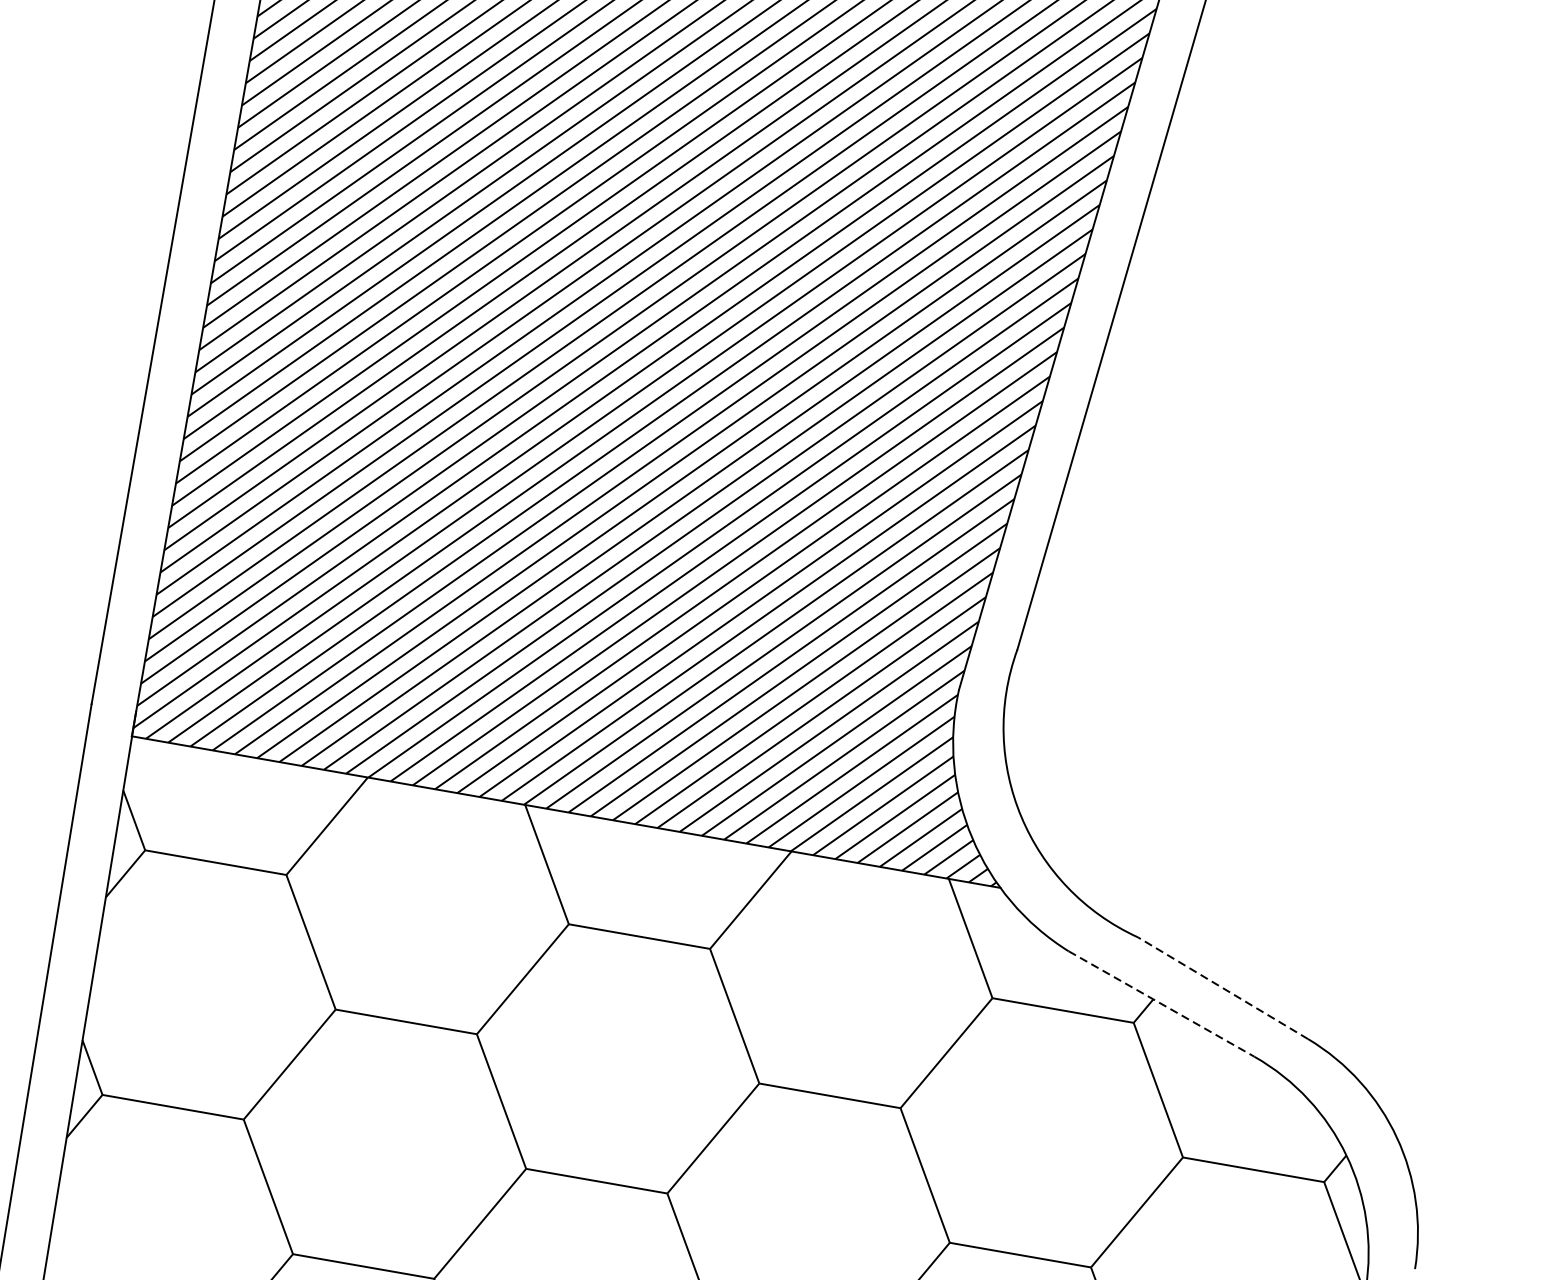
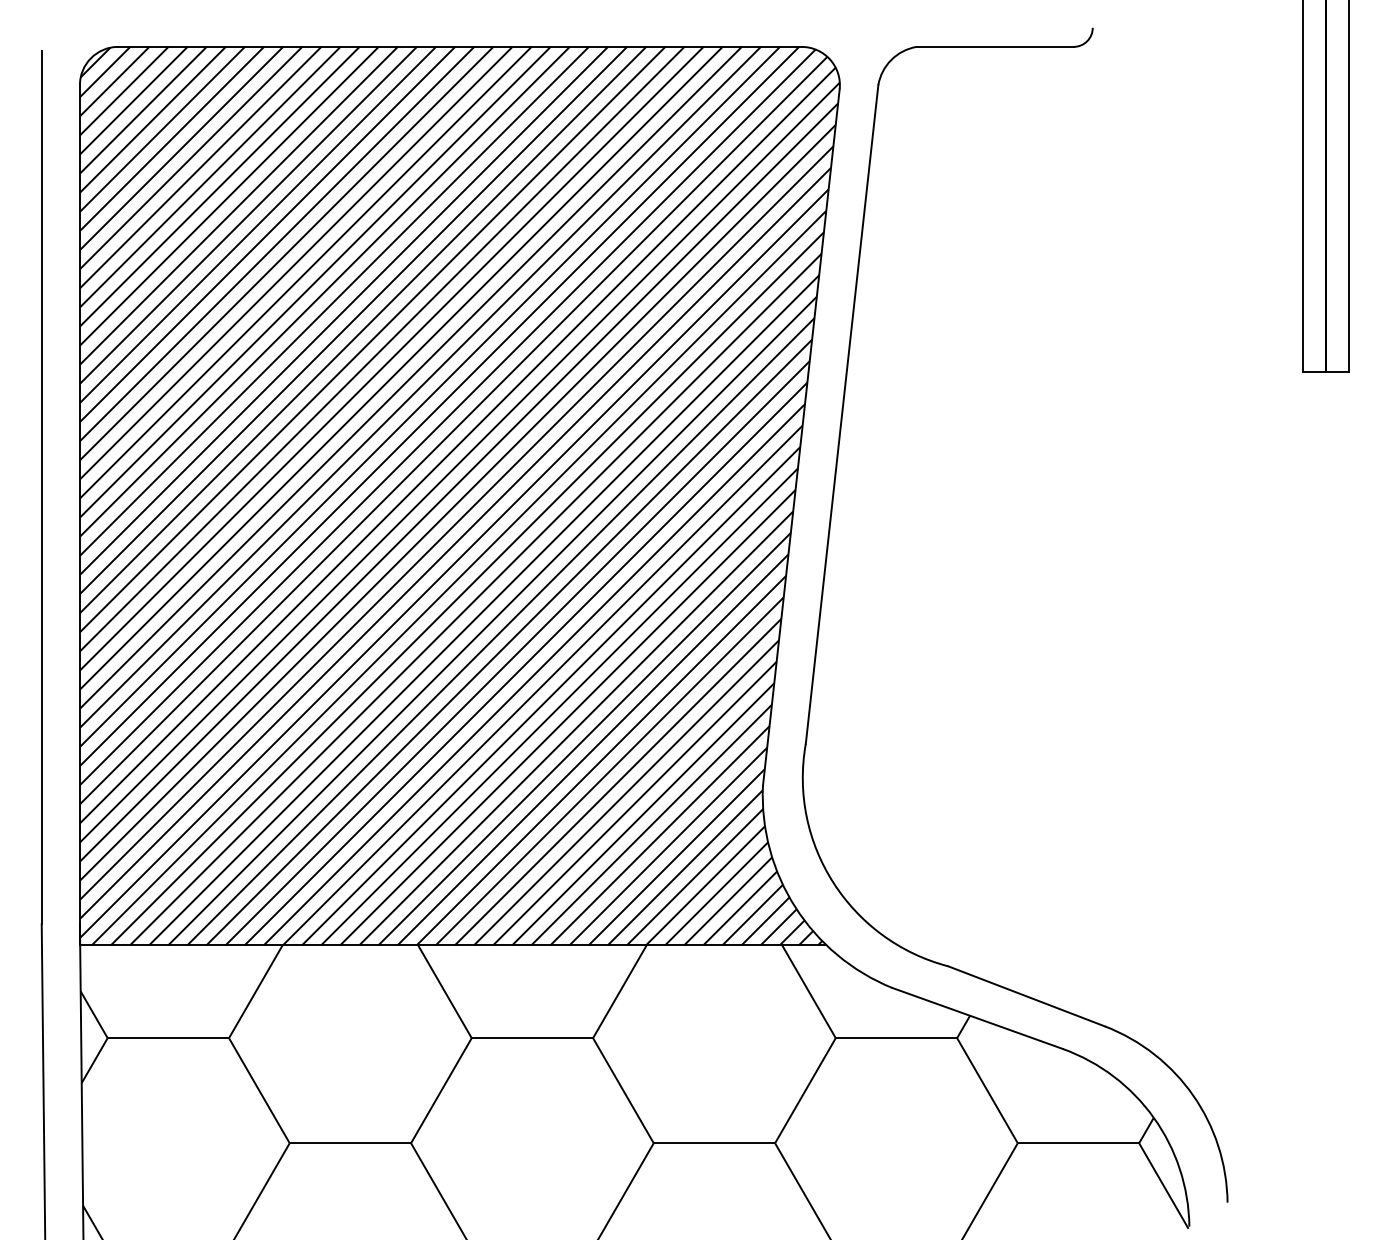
line: (1222, 988) -> (1026, 996), dashed -> solid
line: (1162, 1004) -> (978, 1018), dashed -> solid

